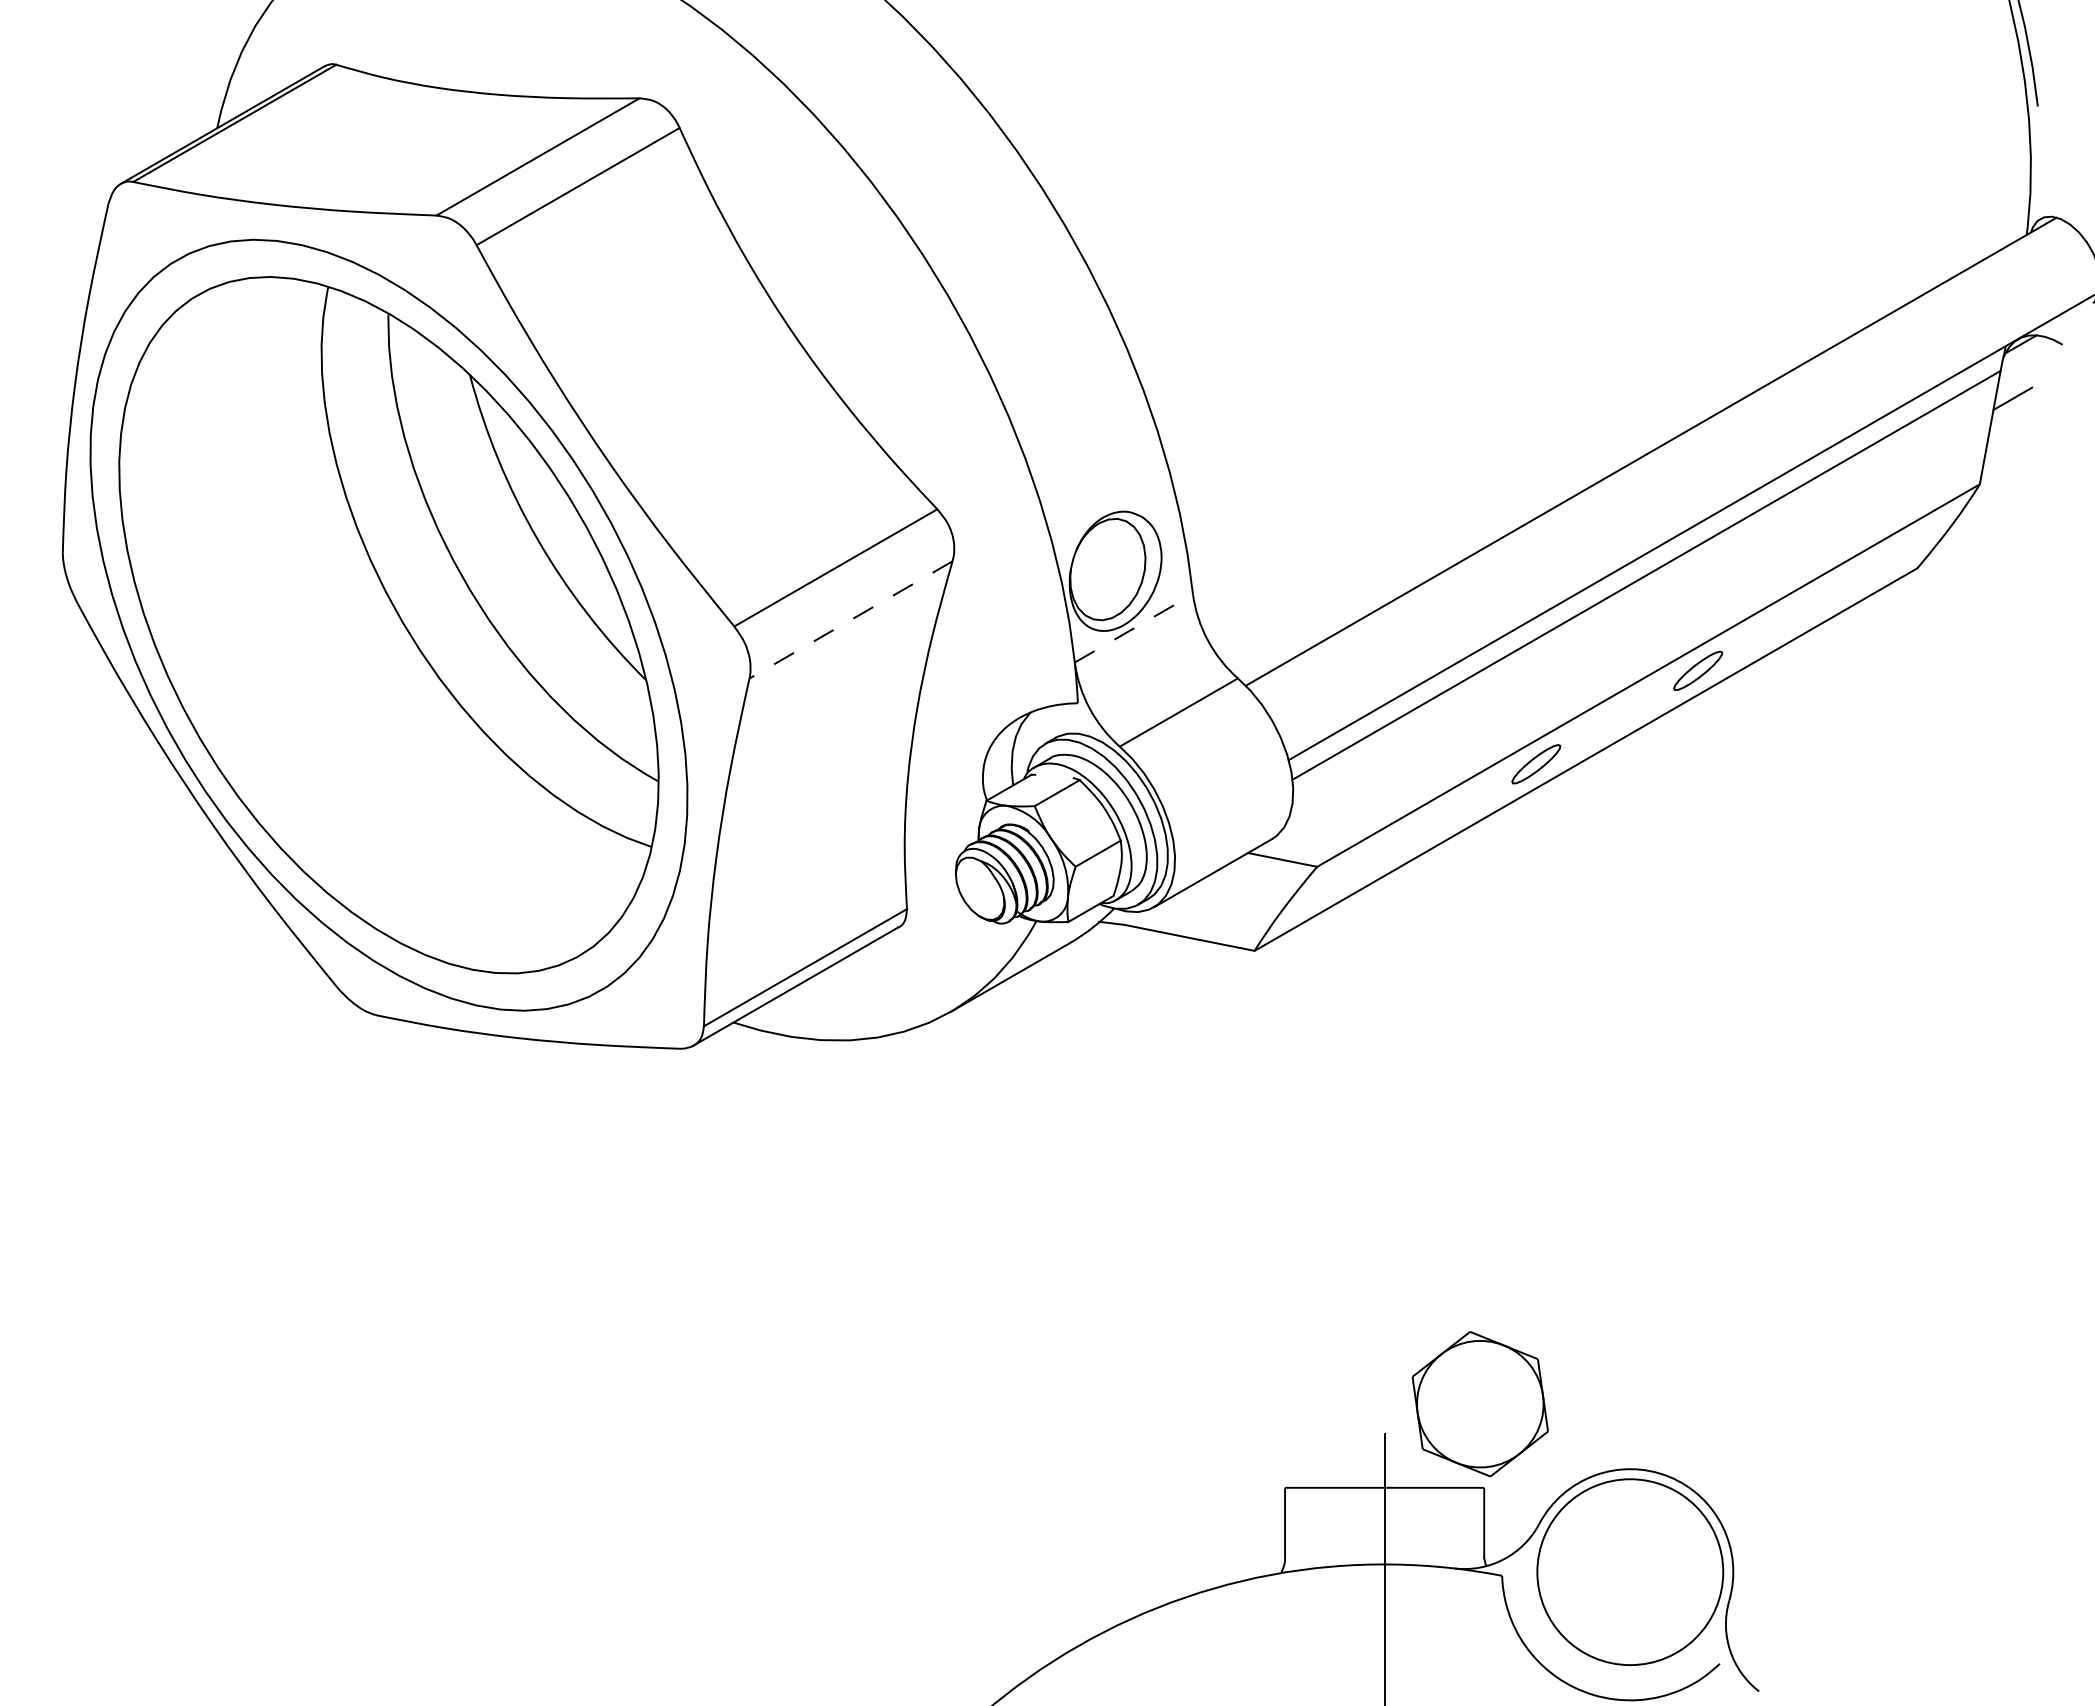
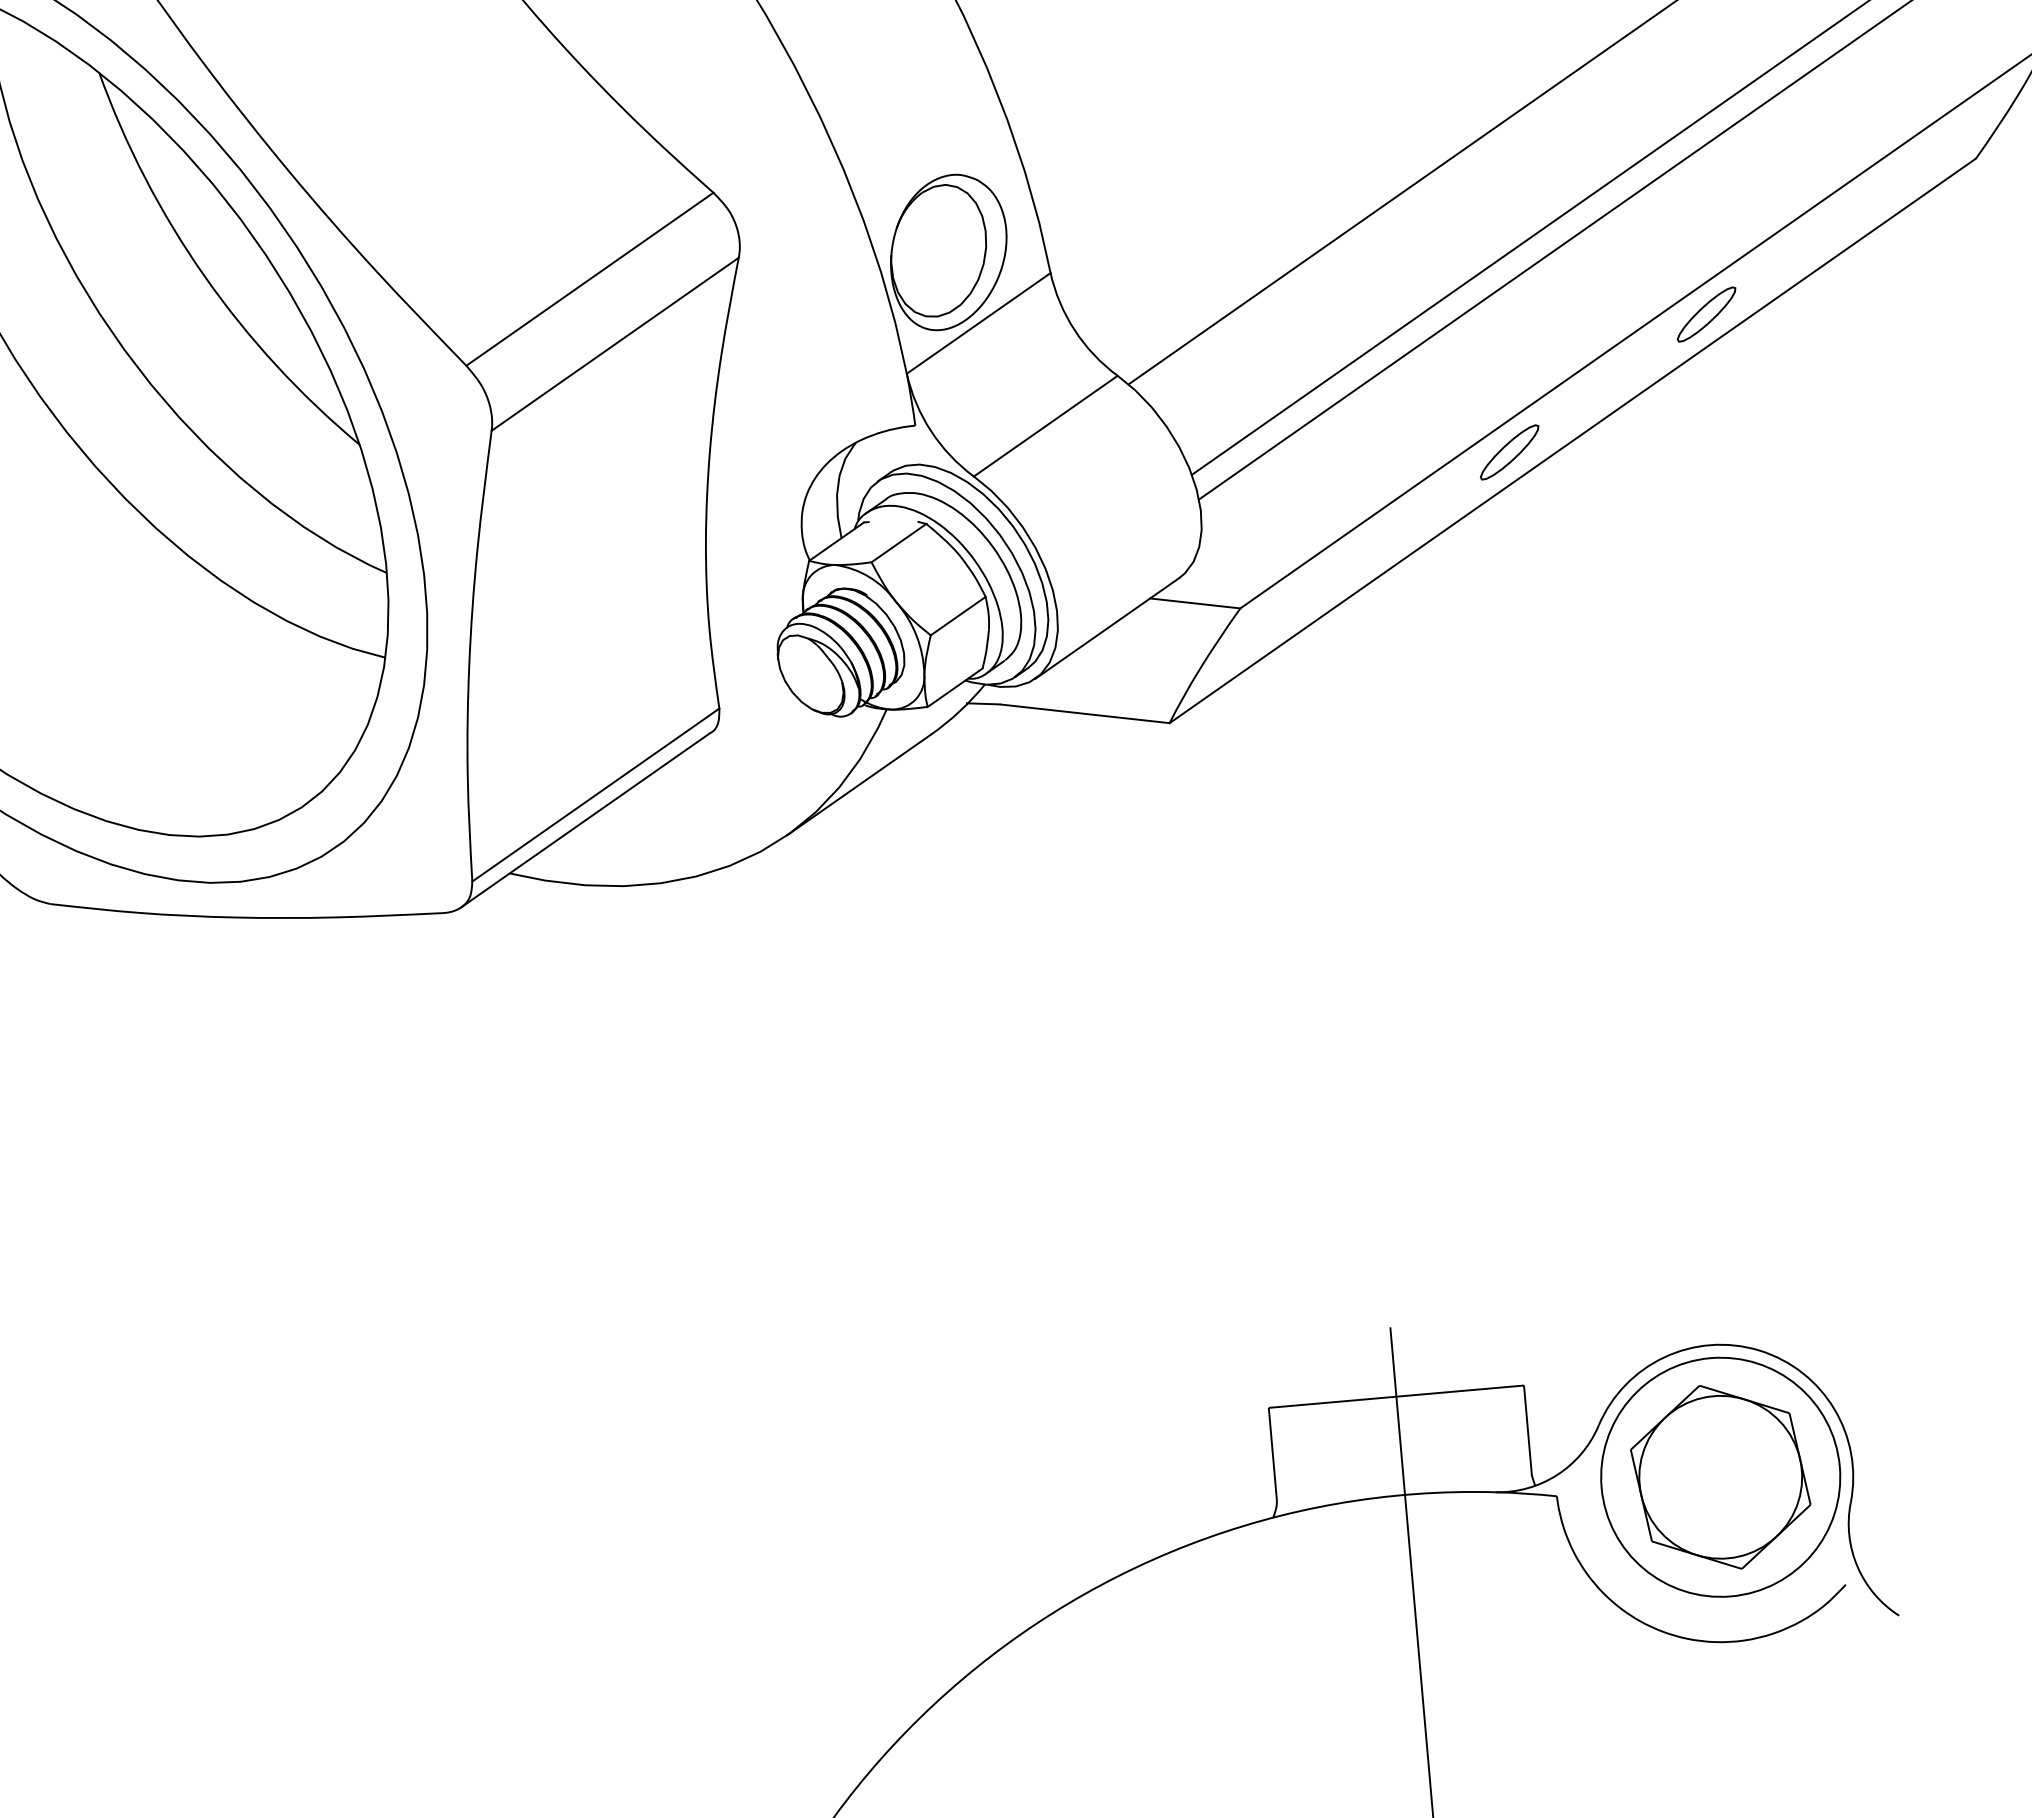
line: (850, 620) -> (614, 345), dashed -> solid
line: (1134, 628) -> (979, 323), dashed -> solid
part: (1479, 1404) -> (1719, 1477), moved

